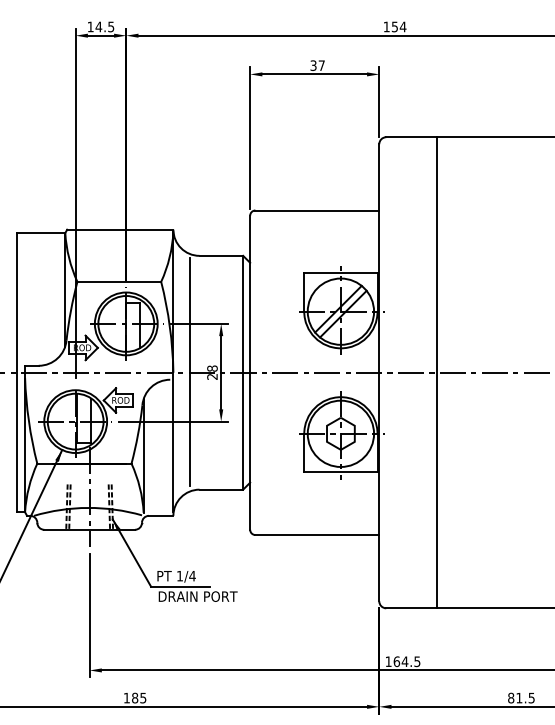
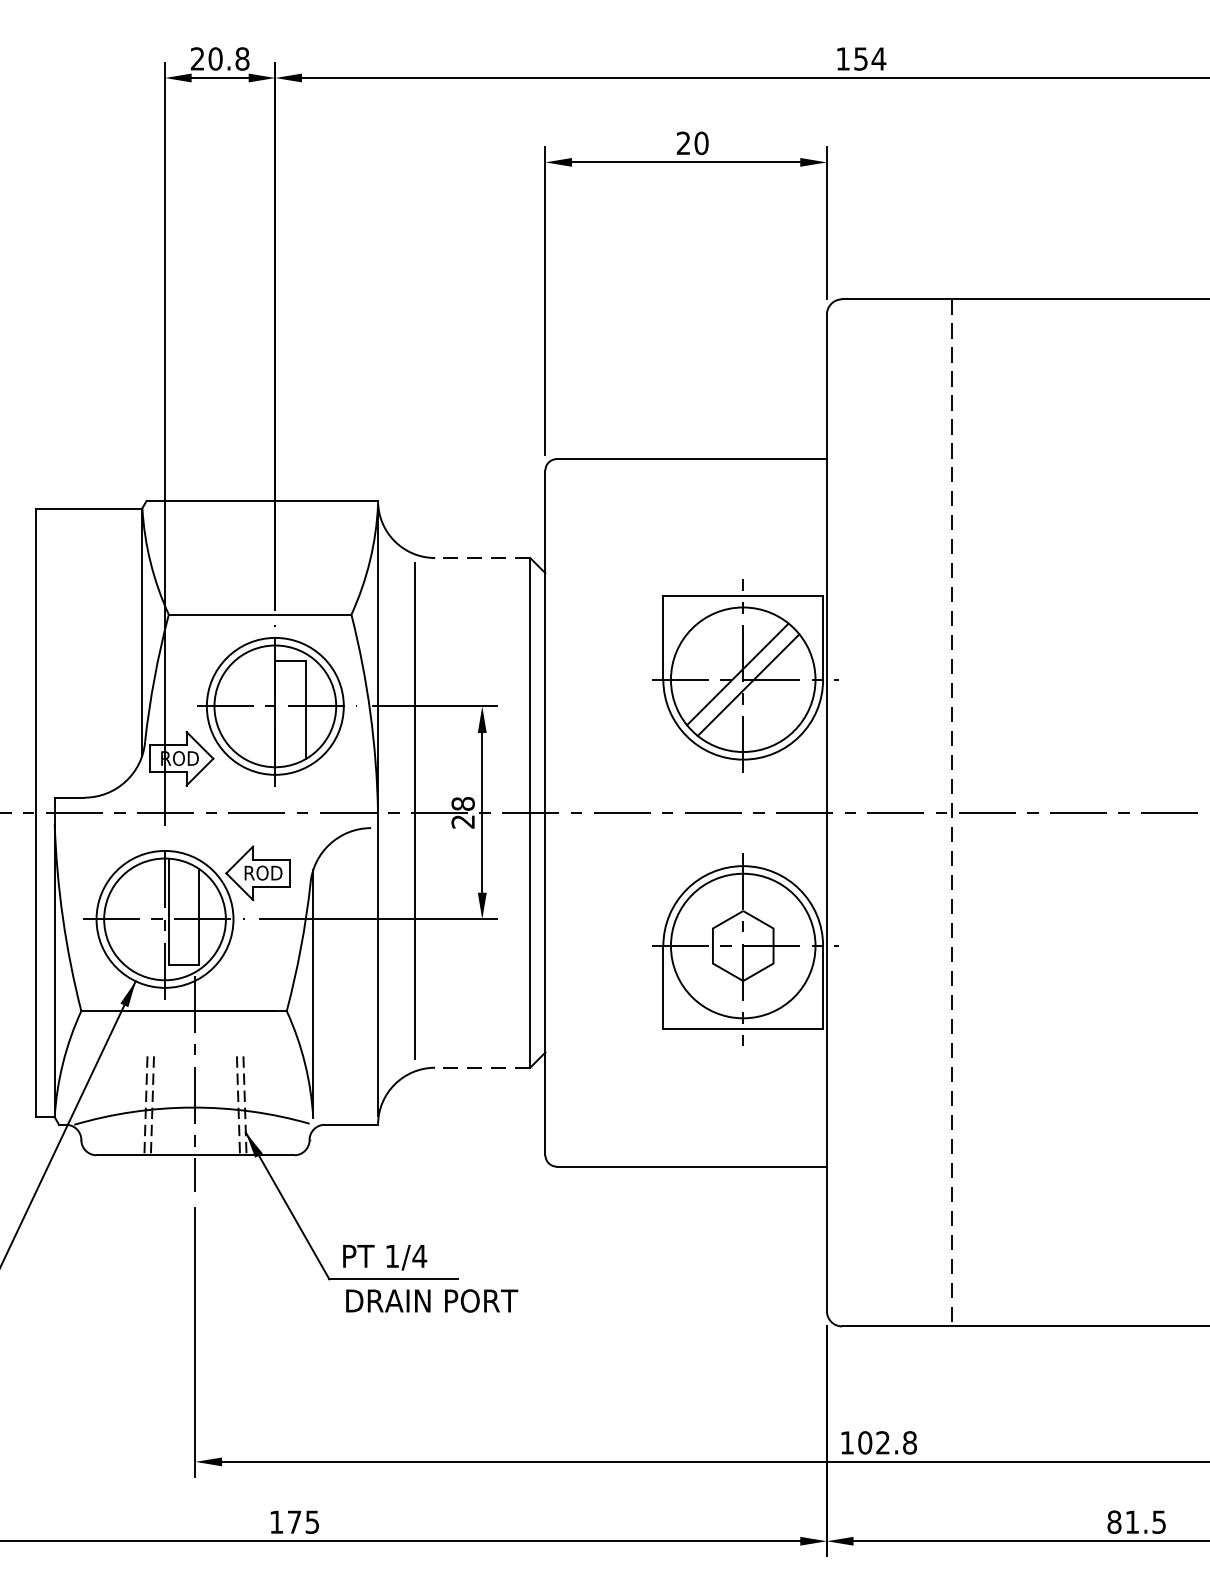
text: (100, 26) -> (219, 57), 14.5 -> 20.8
text: (317, 65) -> (692, 142), 37 -> 20
line: (221, 255) -> (482, 557), solid -> dashed
line: (436, 372) -> (951, 812), solid -> dashed
line: (221, 489) -> (482, 1067), solid -> dashed
text: (407, 661) -> (888, 1442), 164.5 -> 102.8
text: (135, 697) -> (295, 1520), 185 -> 175

